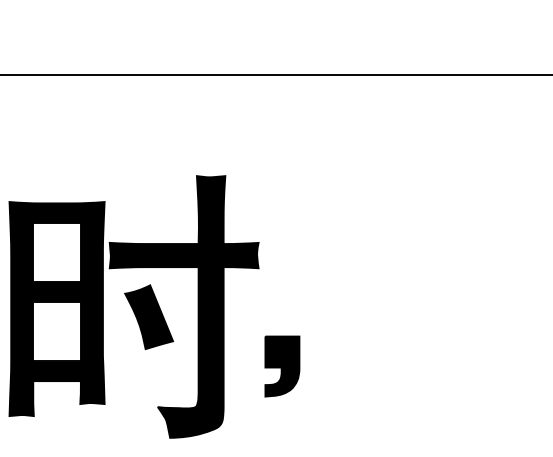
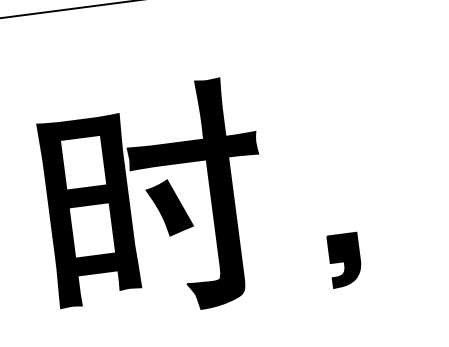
part: (282, 366) -> (345, 260), moved

